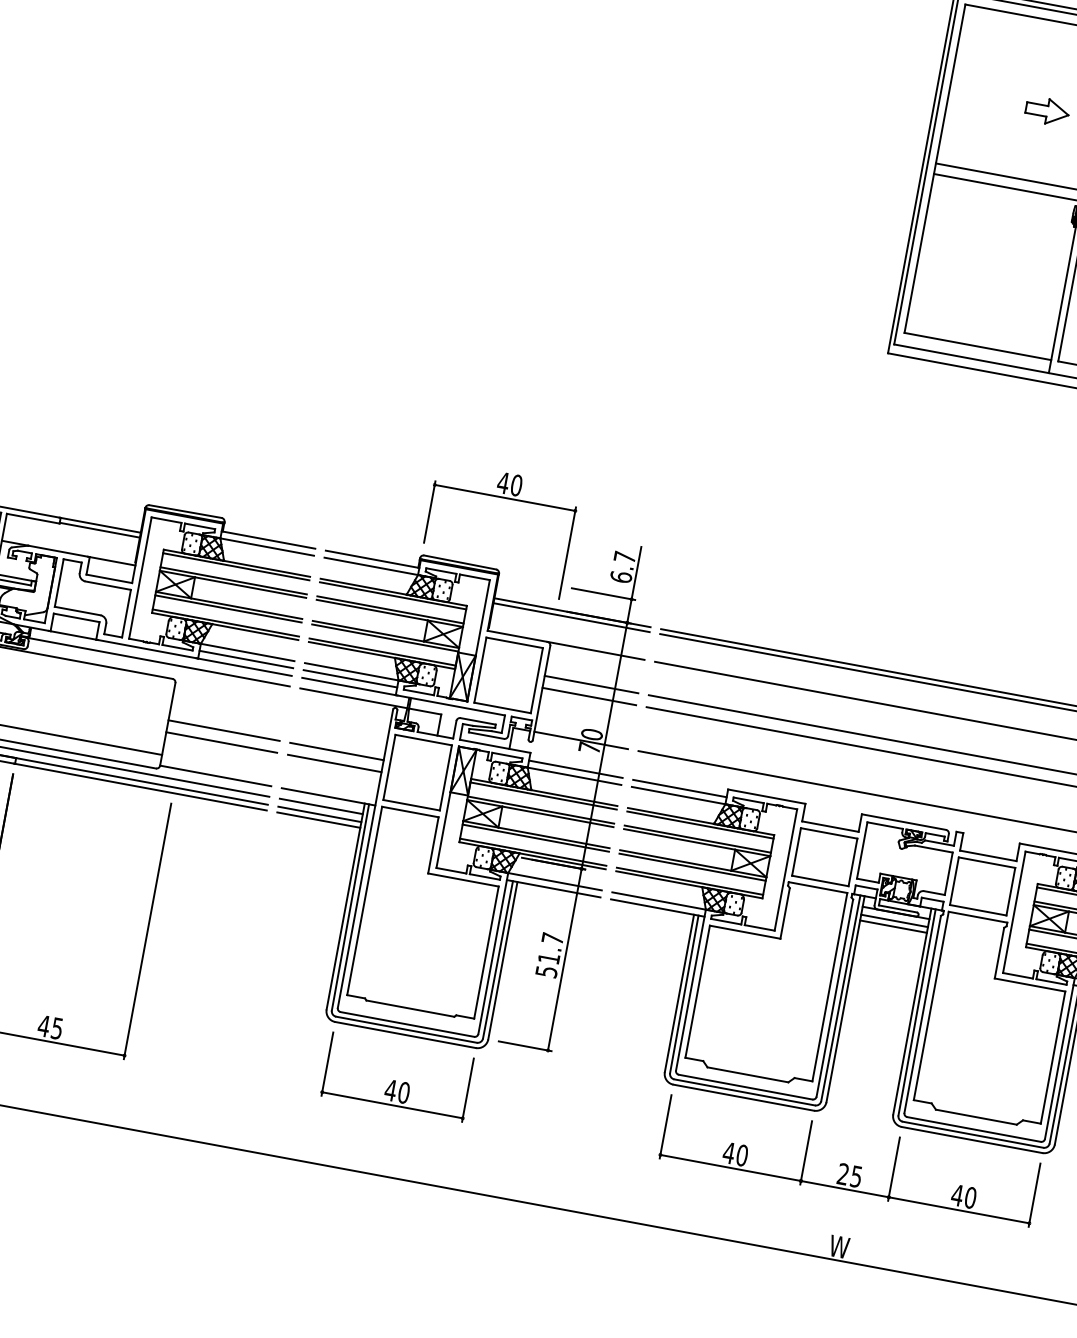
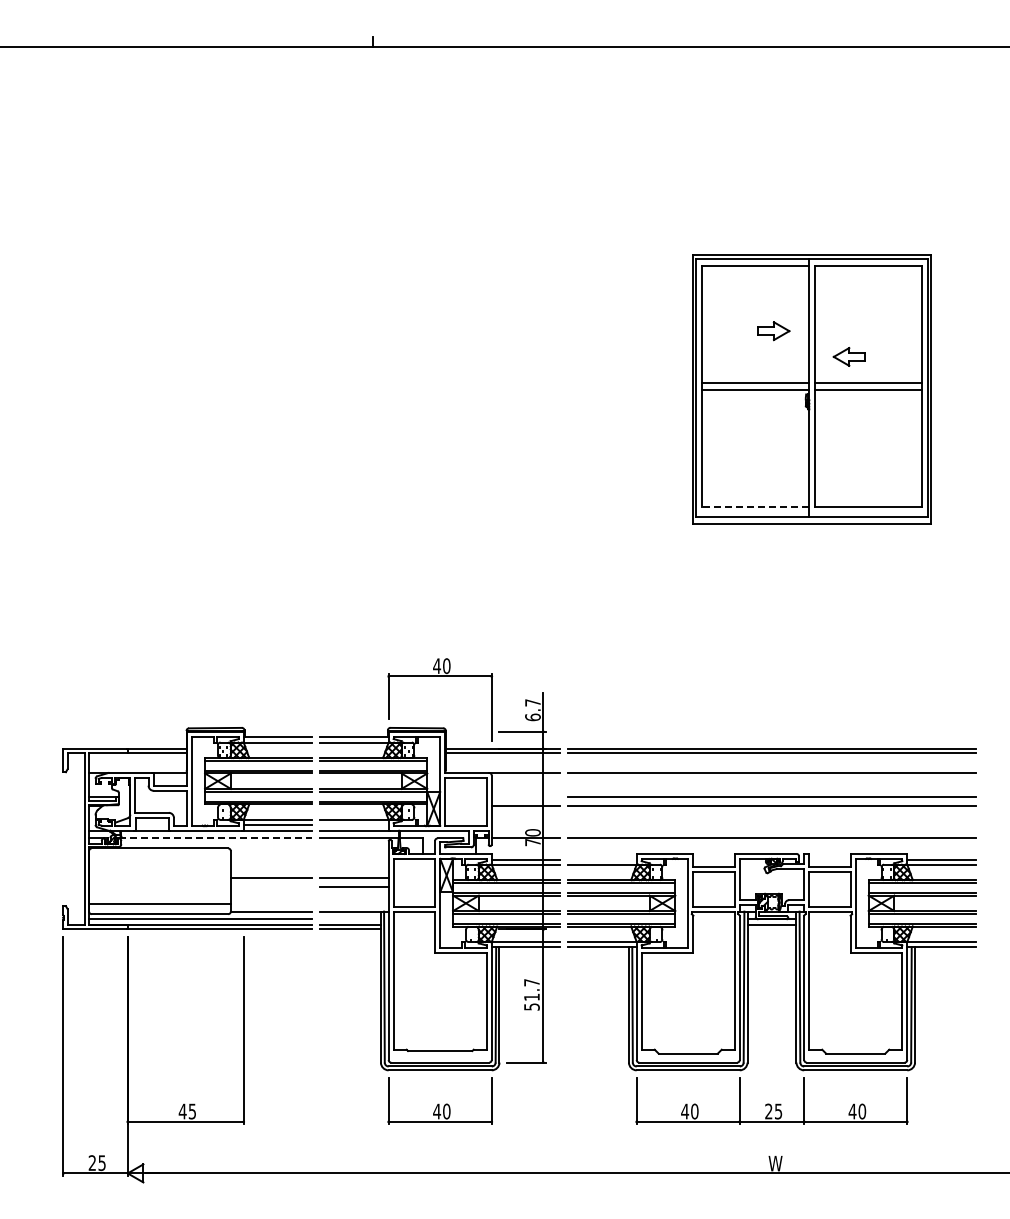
line: (977, 345) -> (755, 506), solid -> dashed
line: (157, 662) -> (215, 838), solid -> dashed
line: (350, 679) -> (354, 825), removed
line: (590, 684) -> (525, 797), removed
line: (221, 743) -> (271, 887), removed
line: (680, 788) -> (602, 859), removed
line: (321, 806) -> (350, 919), removed
line: (892, 926) -> (771, 929), removed

